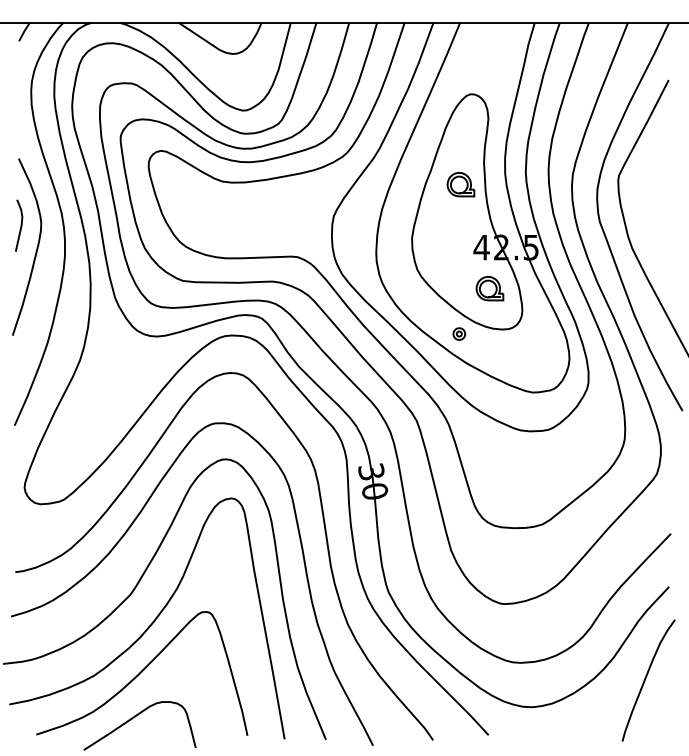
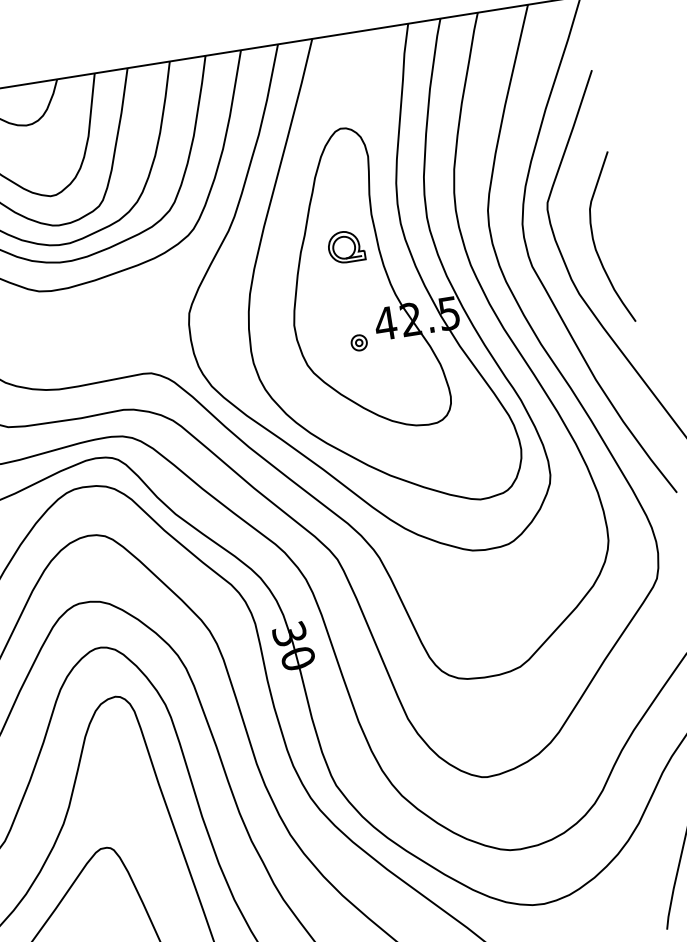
curve: (650, 209) -> (594, 240), added
part: (489, 288) -> (404, 374), removed
part: (459, 333) -> (359, 342), moved

